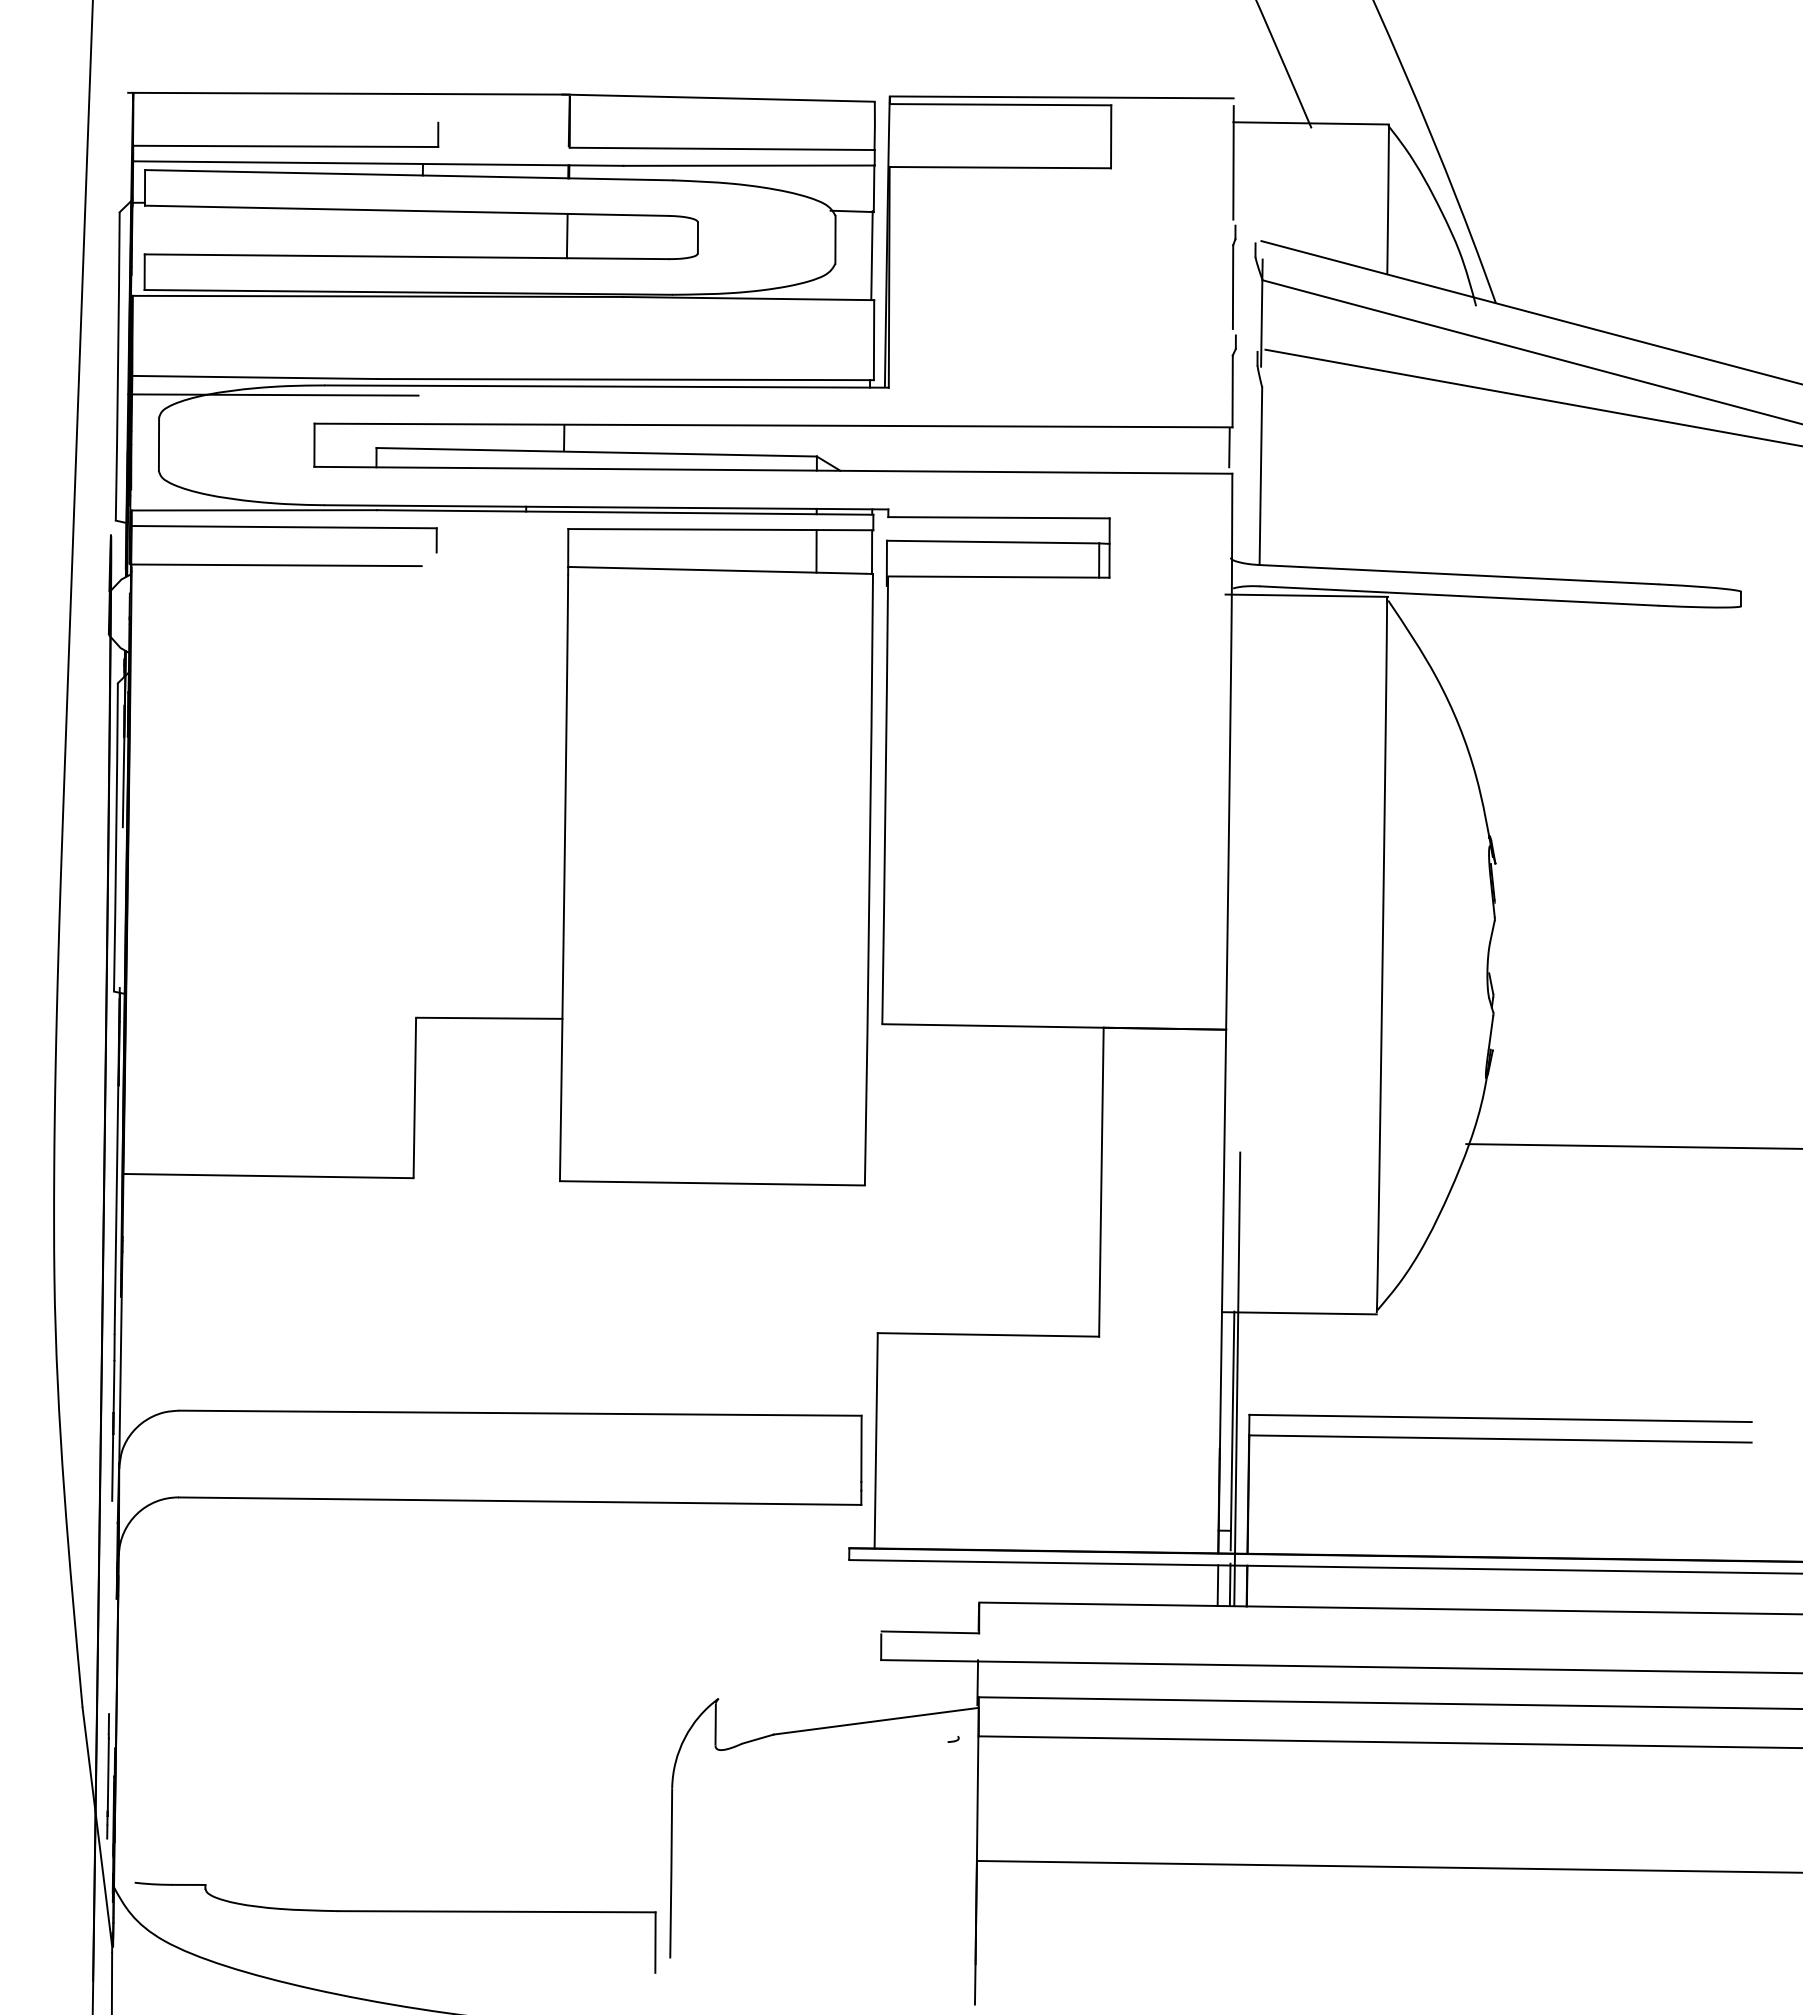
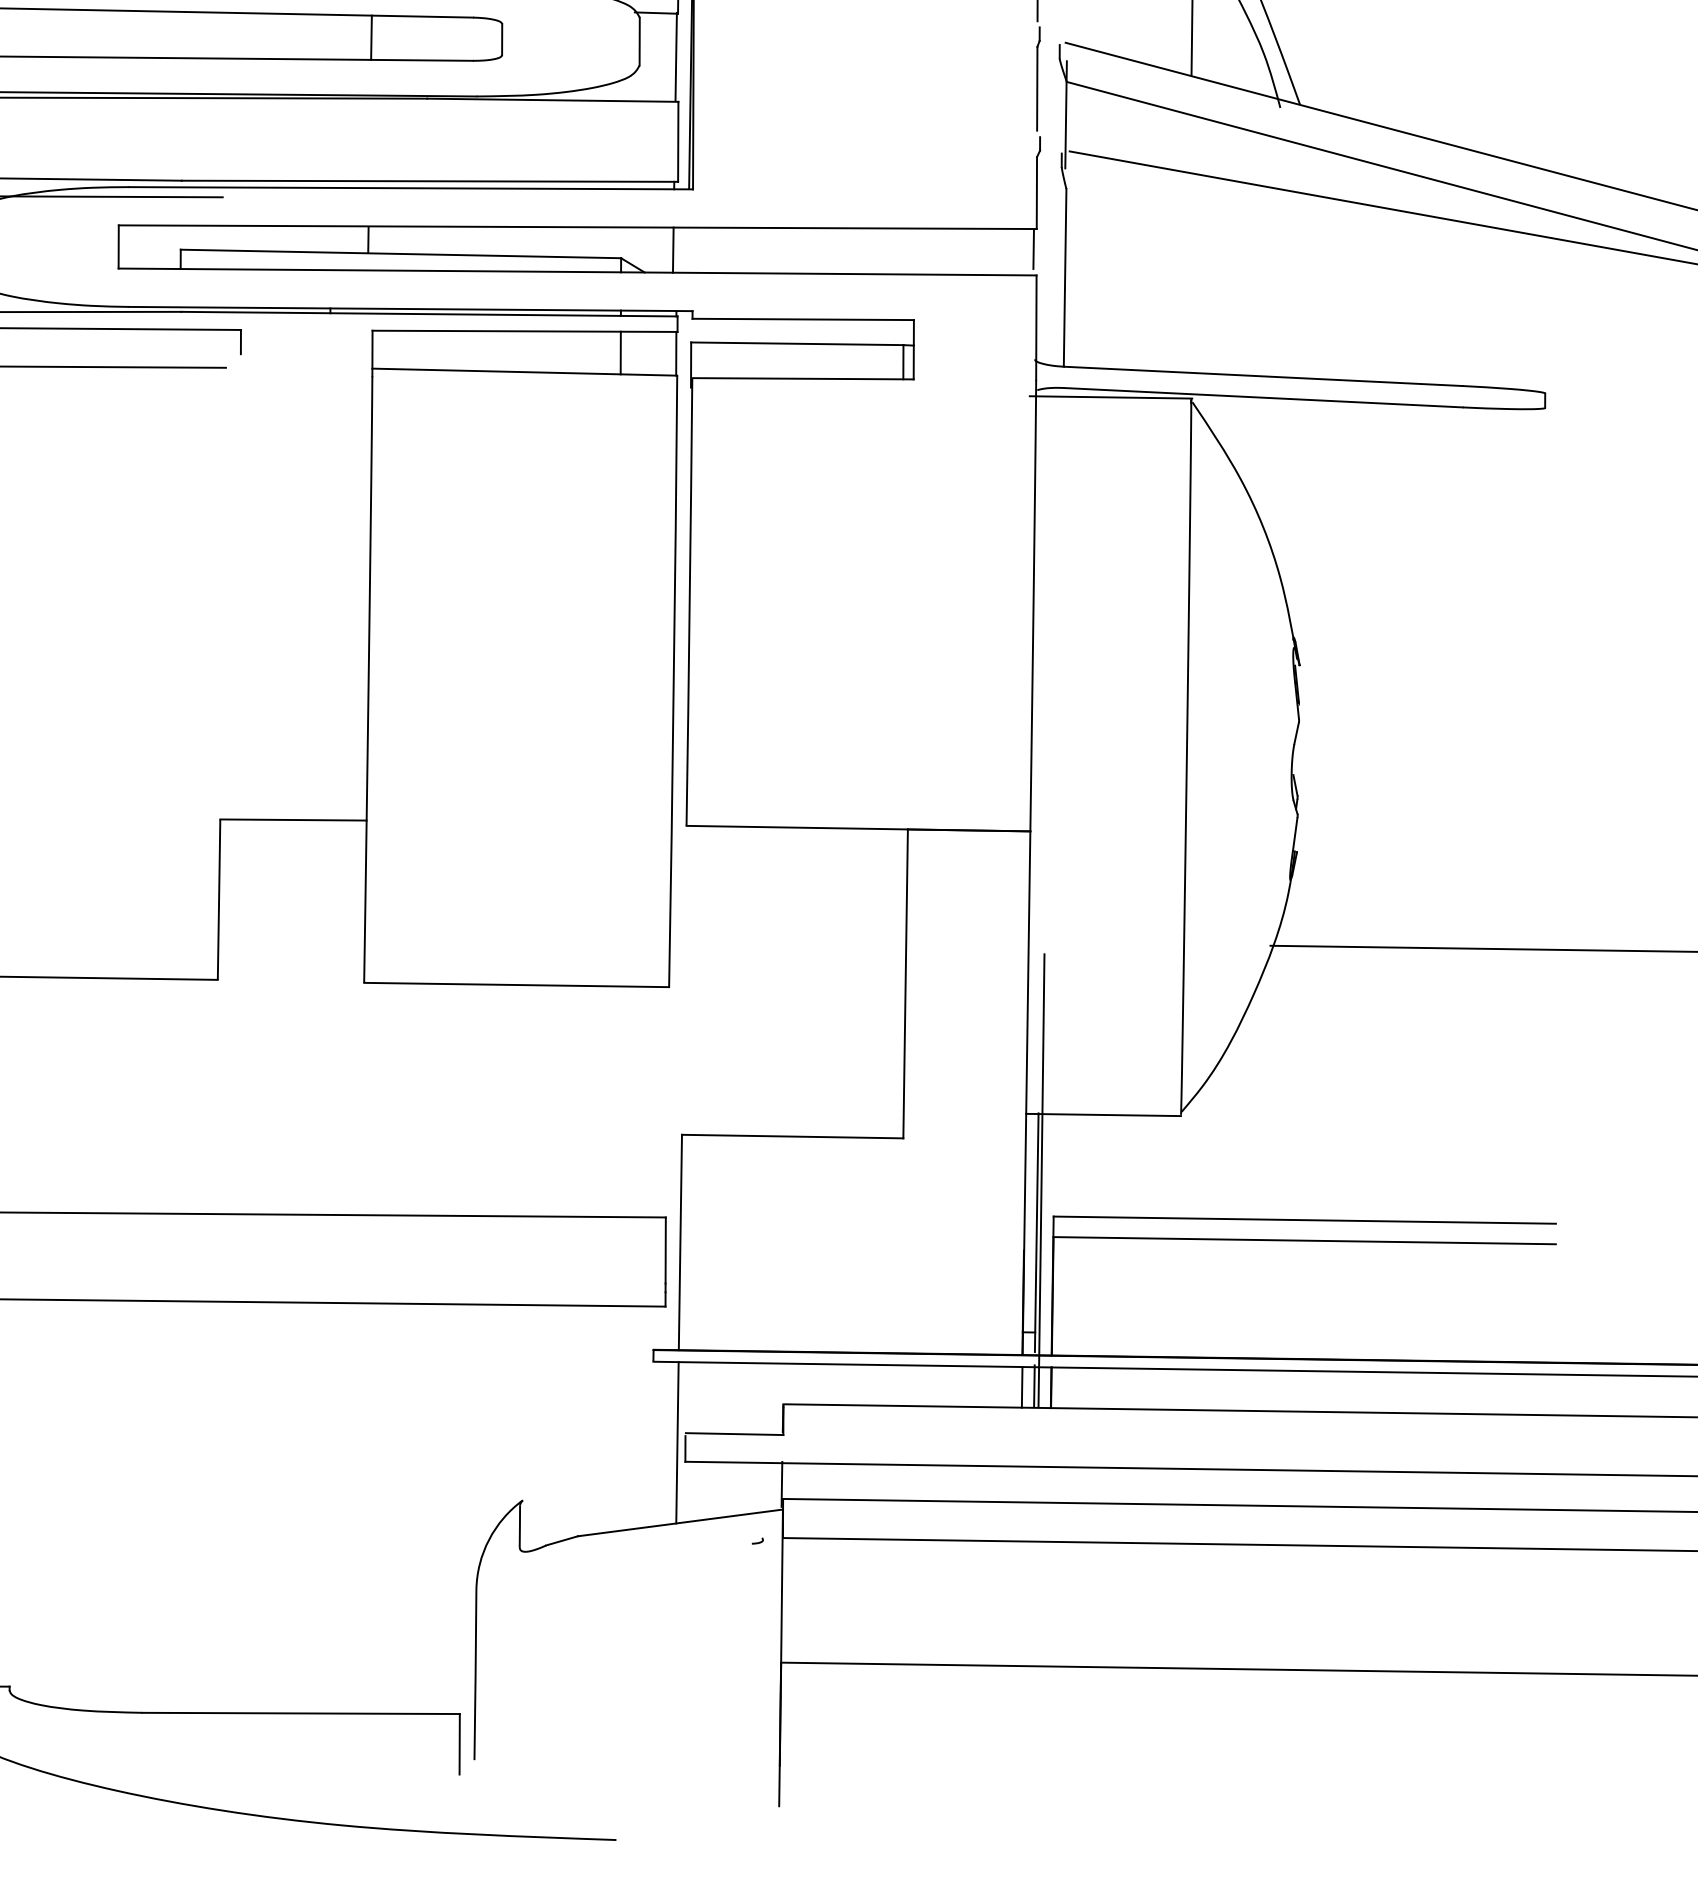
line: (868, 448) -> (672, 250), added
line: (873, 1640) -> (677, 1442), added

